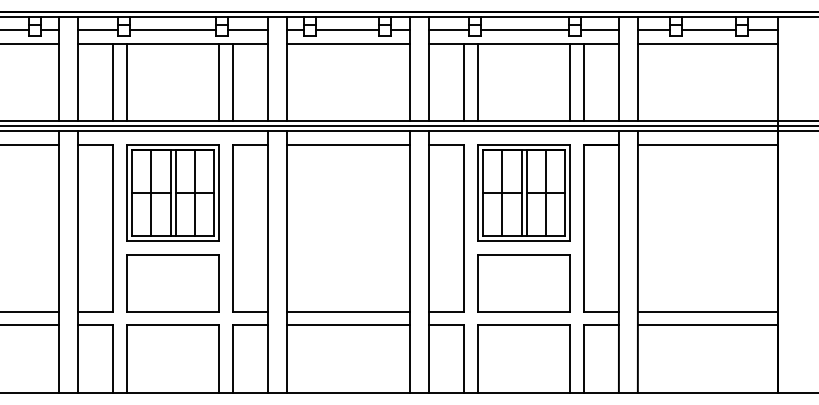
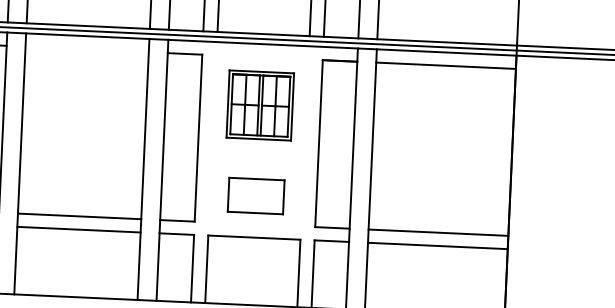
line: (348, 144) -> (87, 49), removed
part: (523, 192) -> (259, 105), size x0.7
part: (523, 283) -> (255, 196), size x0.6

